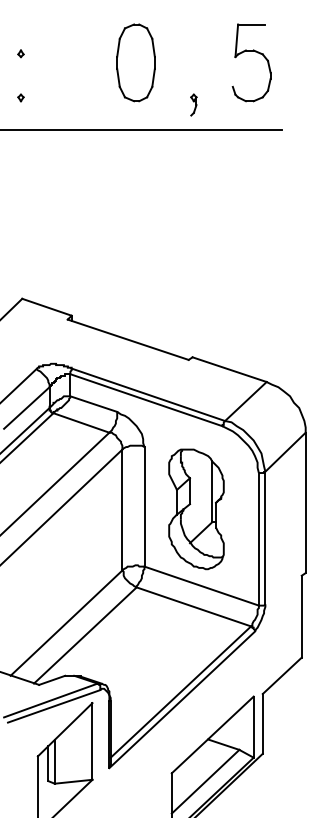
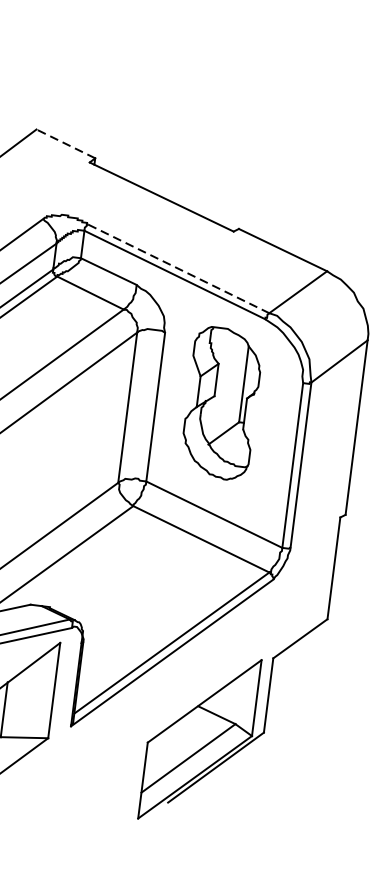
line: (46, 307) -> (65, 144), solid -> dashed
line: (149, 395) -> (179, 269), solid -> dashed
part: (196, 509) -> (221, 403), moved

